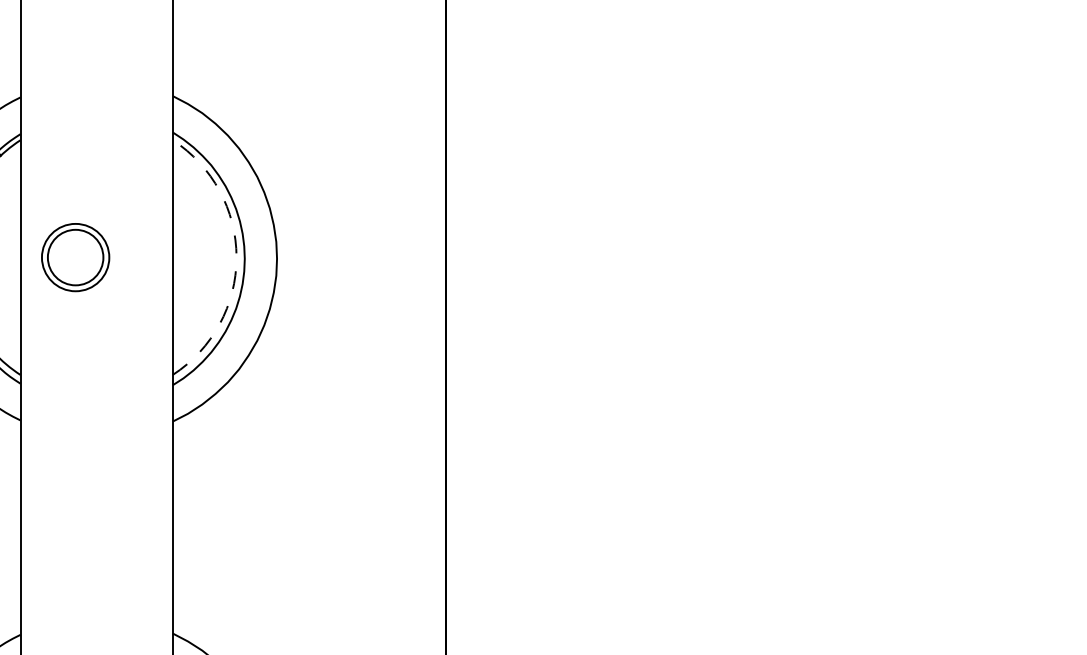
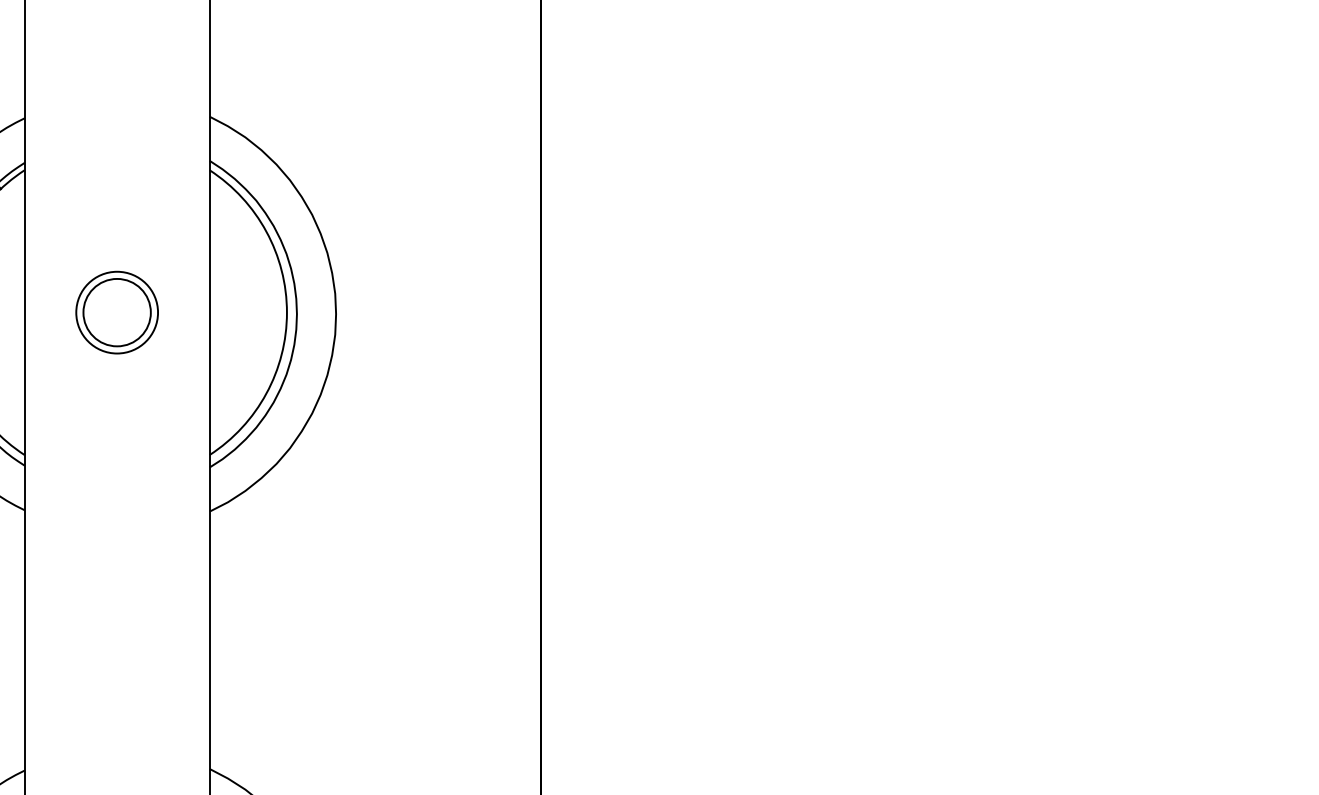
part: (75, 257) -> (116, 312), moved
arc: (236, 257) -> (286, 312), dashed -> solid

